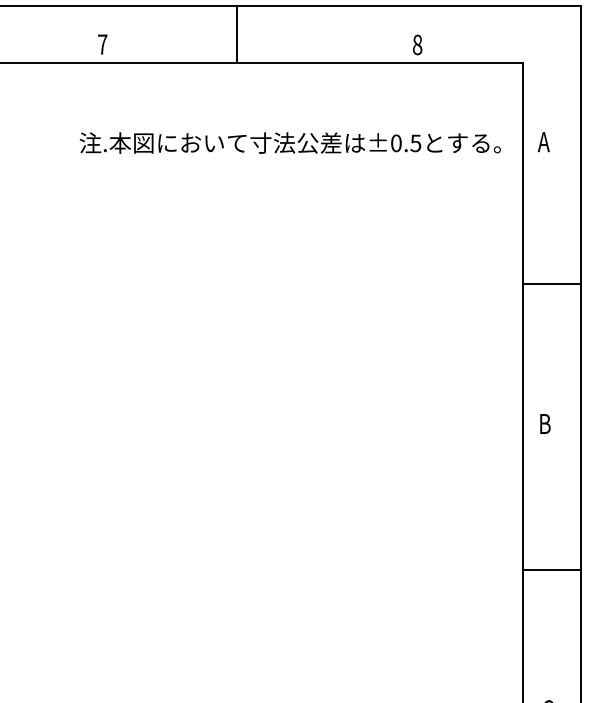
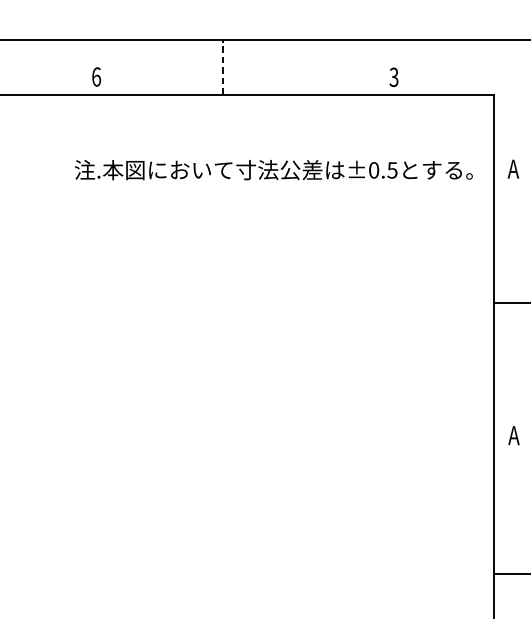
line: (237, 34) -> (223, 67), solid -> dashed
text: (102, 44) -> (96, 76), 7 -> 6
text: (417, 44) -> (394, 76), 8 -> 3
text: (544, 423) -> (514, 435), B -> A

